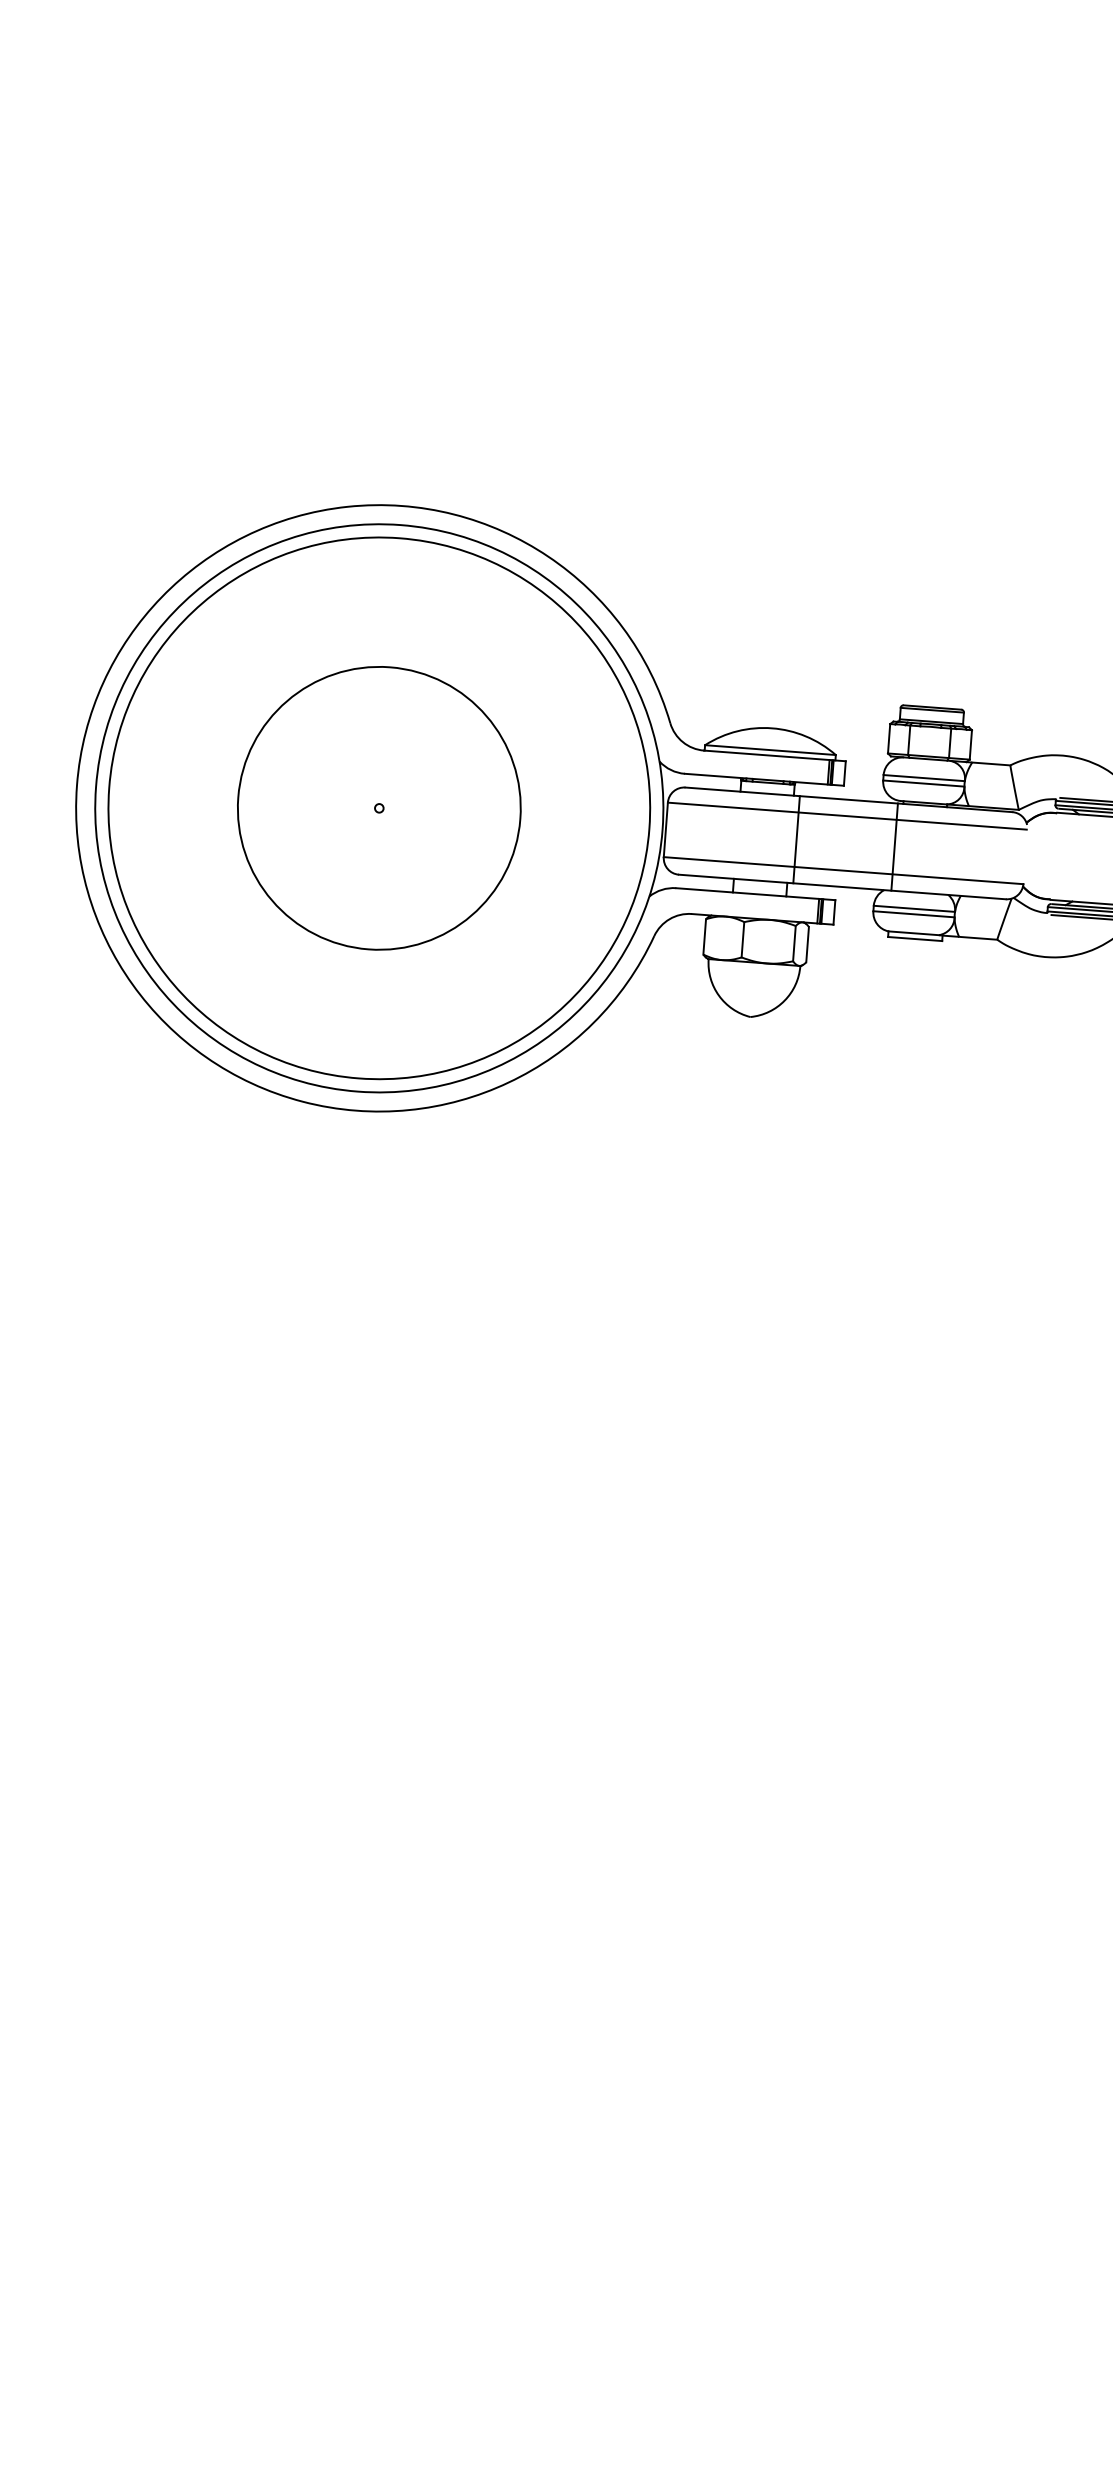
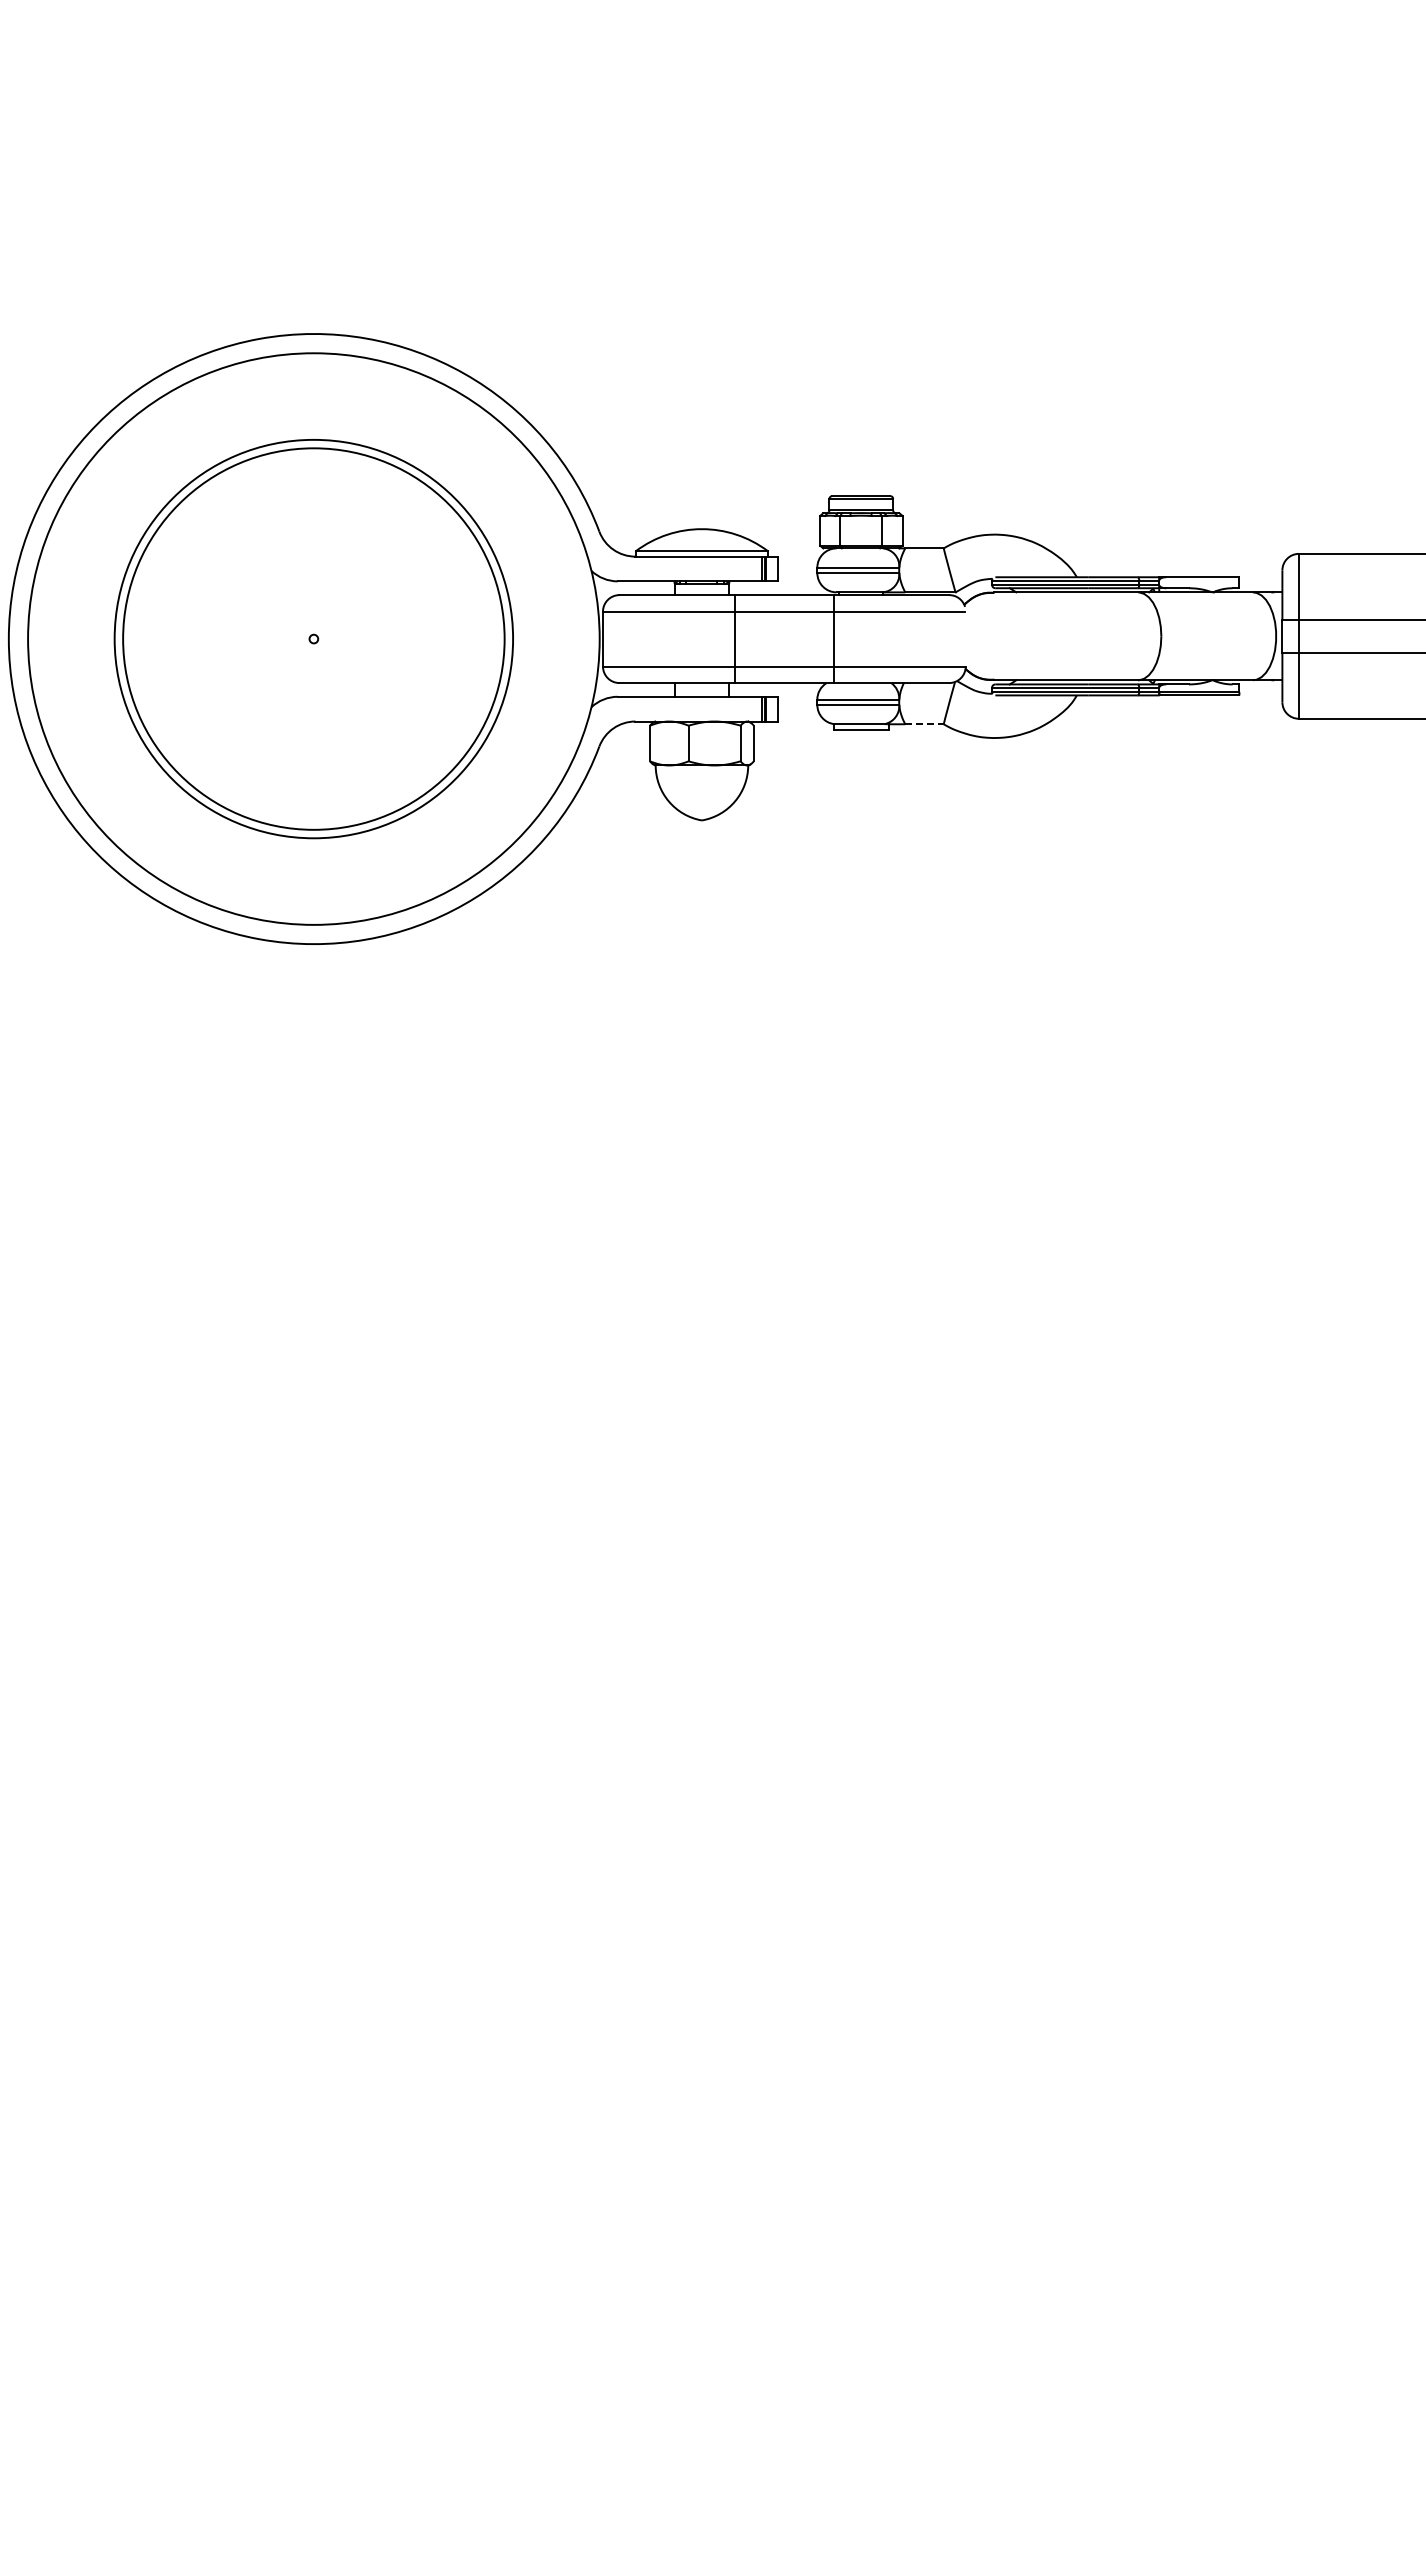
circle: (378, 807) -> (313, 638), size x0.7
circle: (378, 807) -> (313, 638), size x1.4
line: (979, 938) -> (925, 724), solid -> dashed

